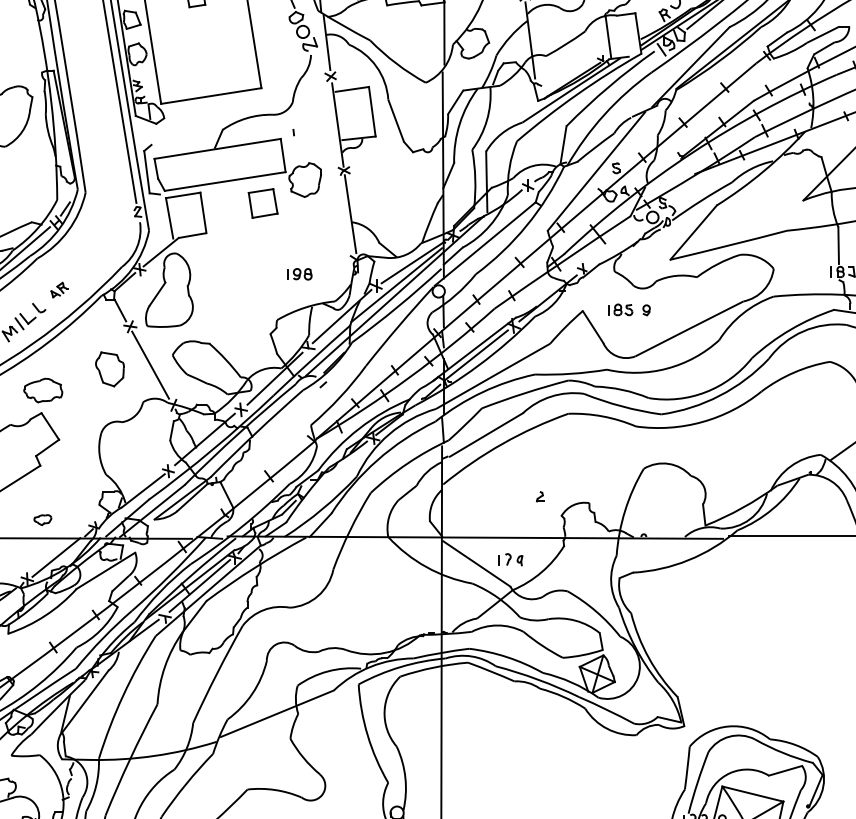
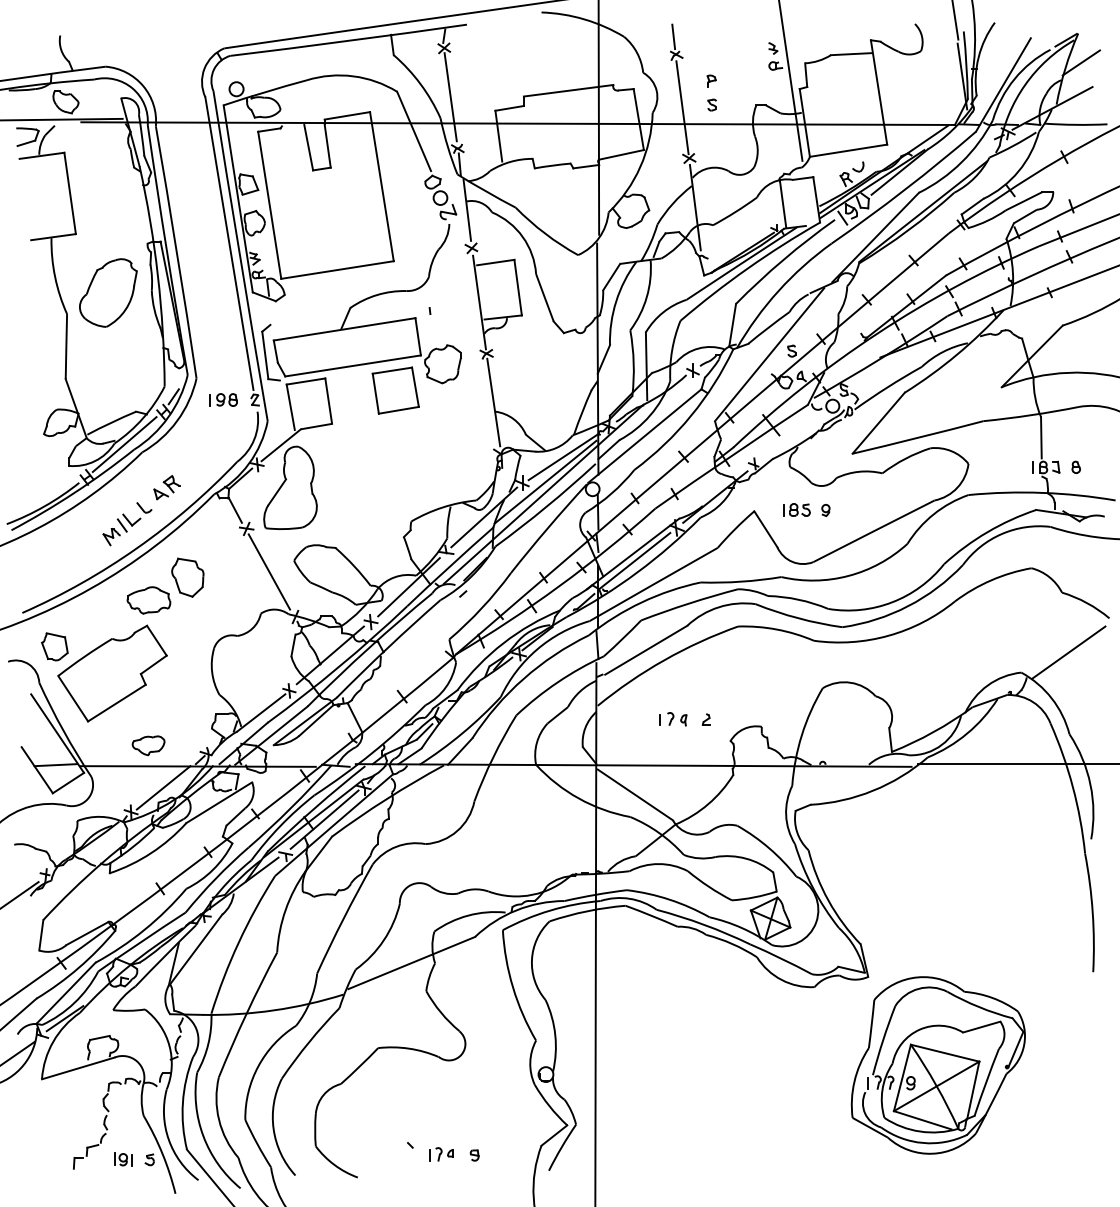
part: (262, 203) -> (395, 390), size x1.43
part: (299, 273) -> (223, 399), moved
part: (58, 289) -> (166, 487), size x1.43
part: (109, 369) -> (187, 577), moved
part: (42, 519) -> (148, 745), size x1.67
part: (510, 559) -> (673, 719), moved

